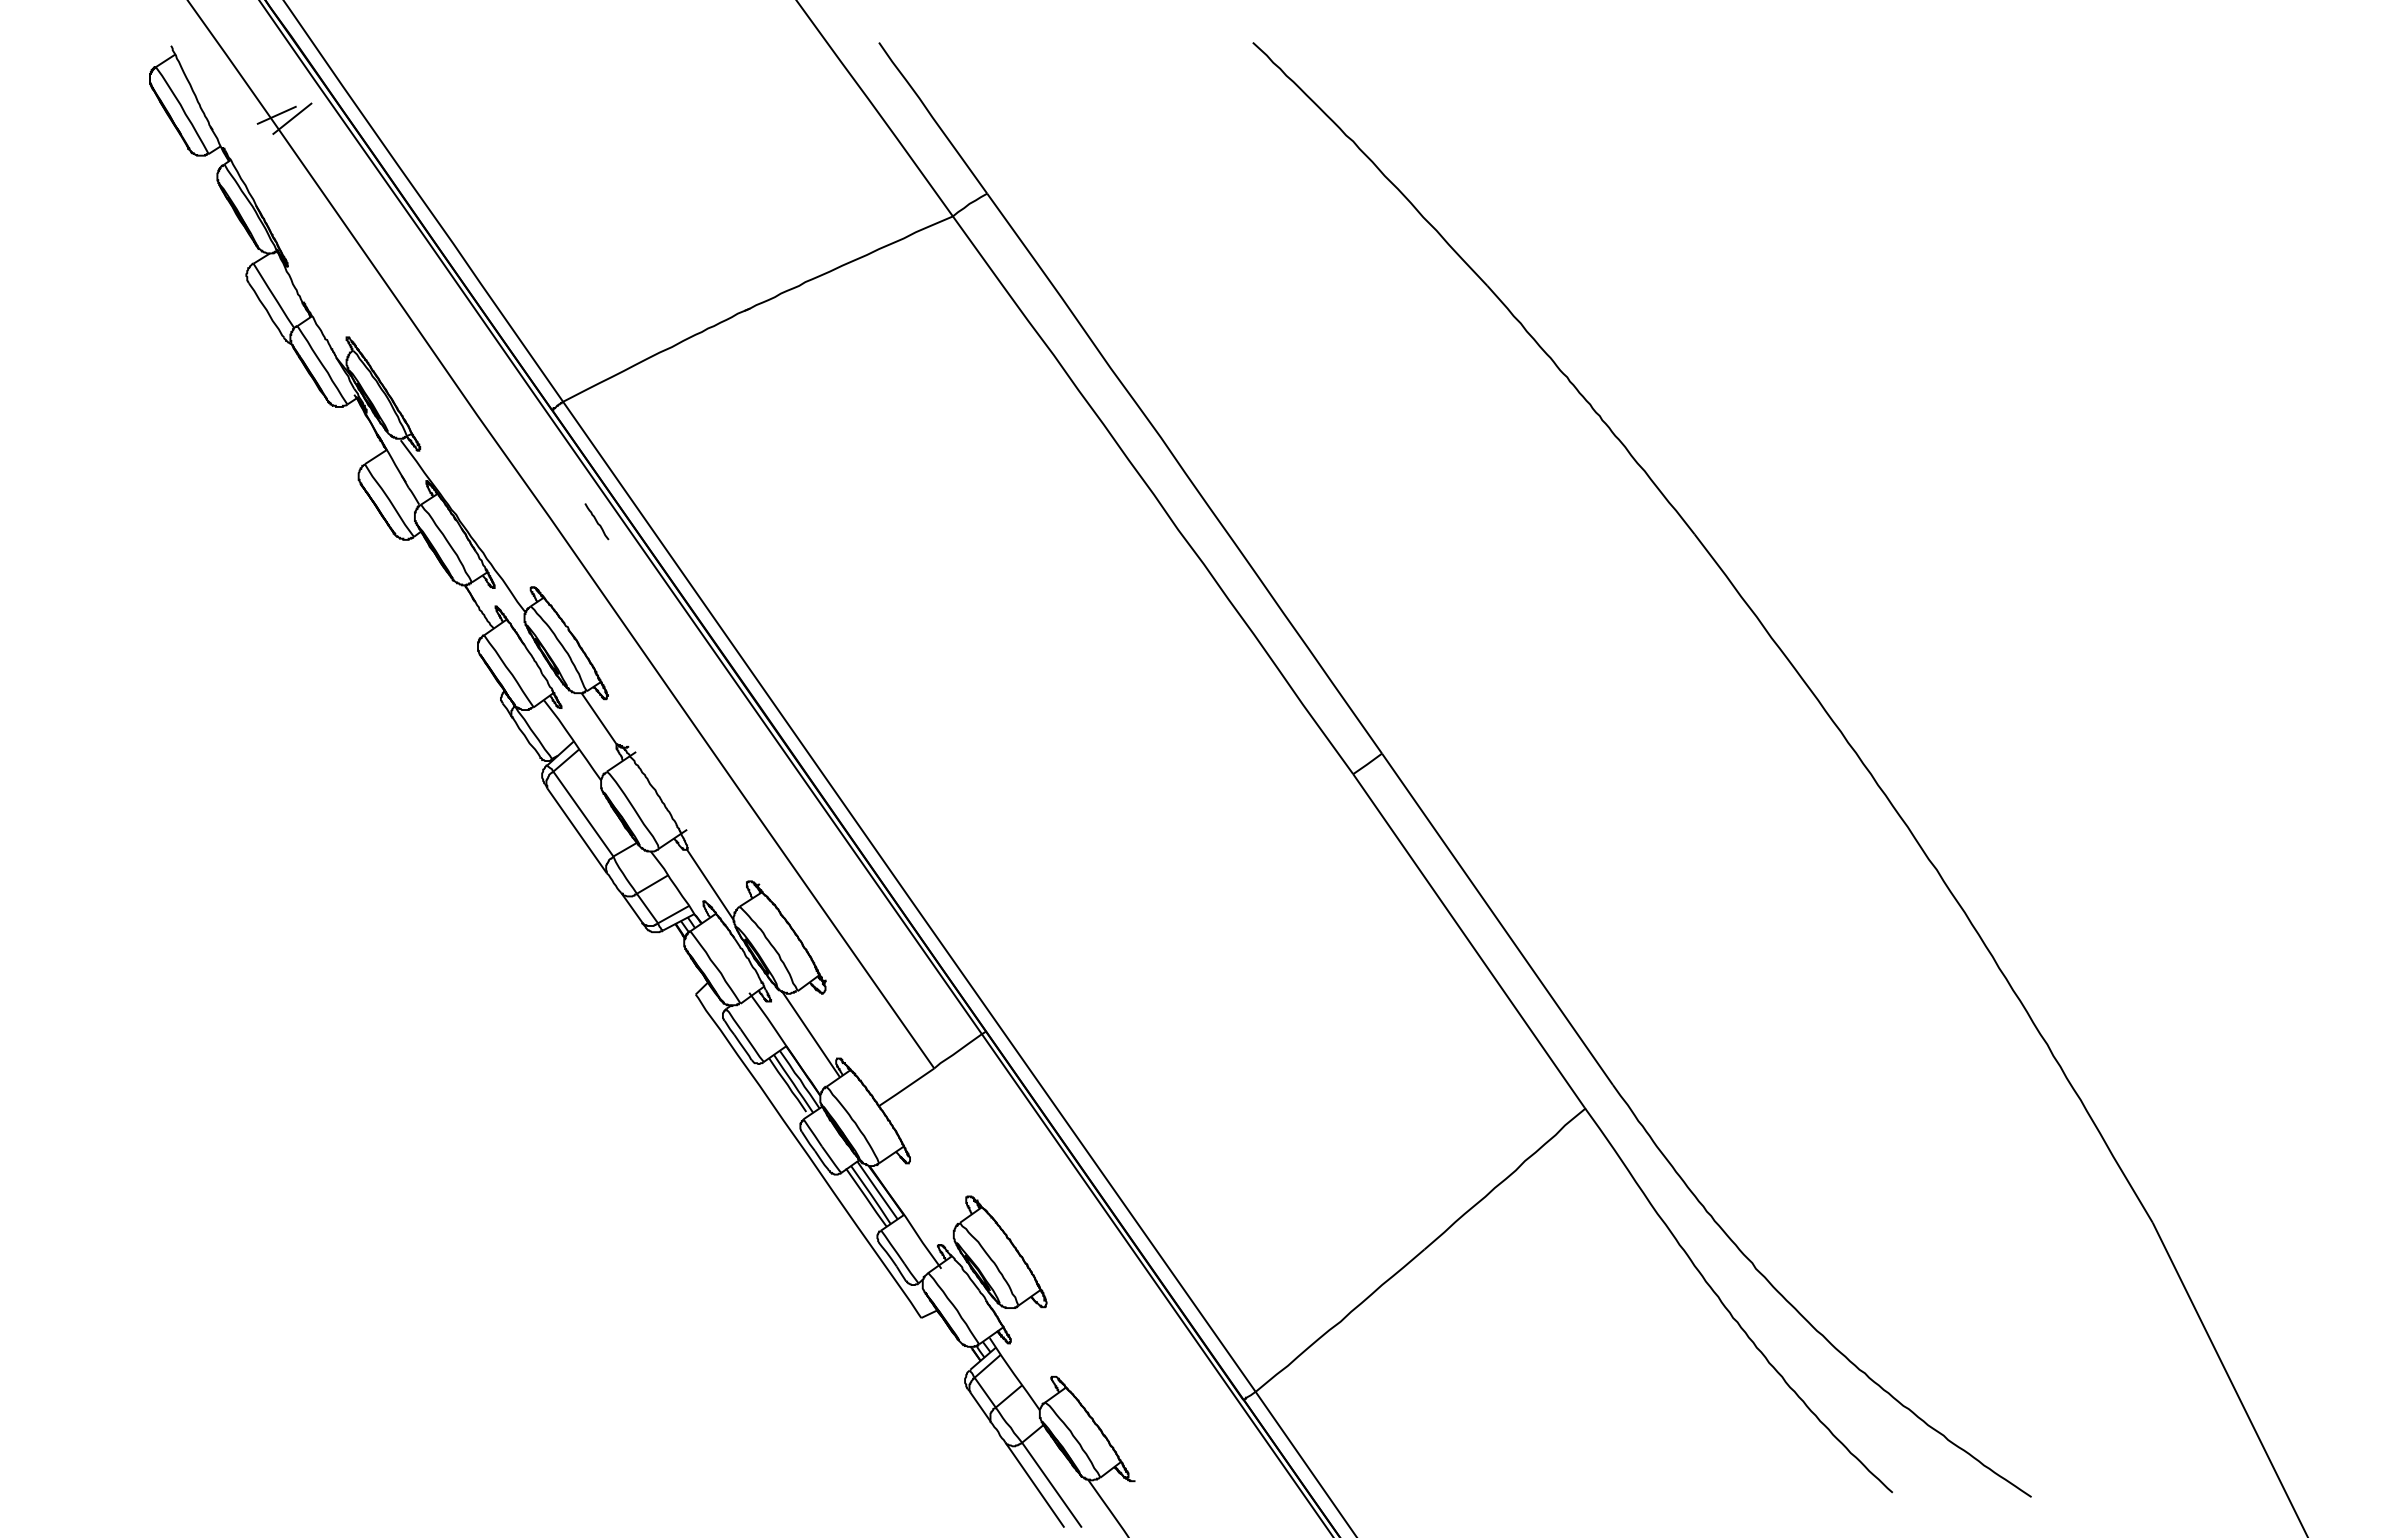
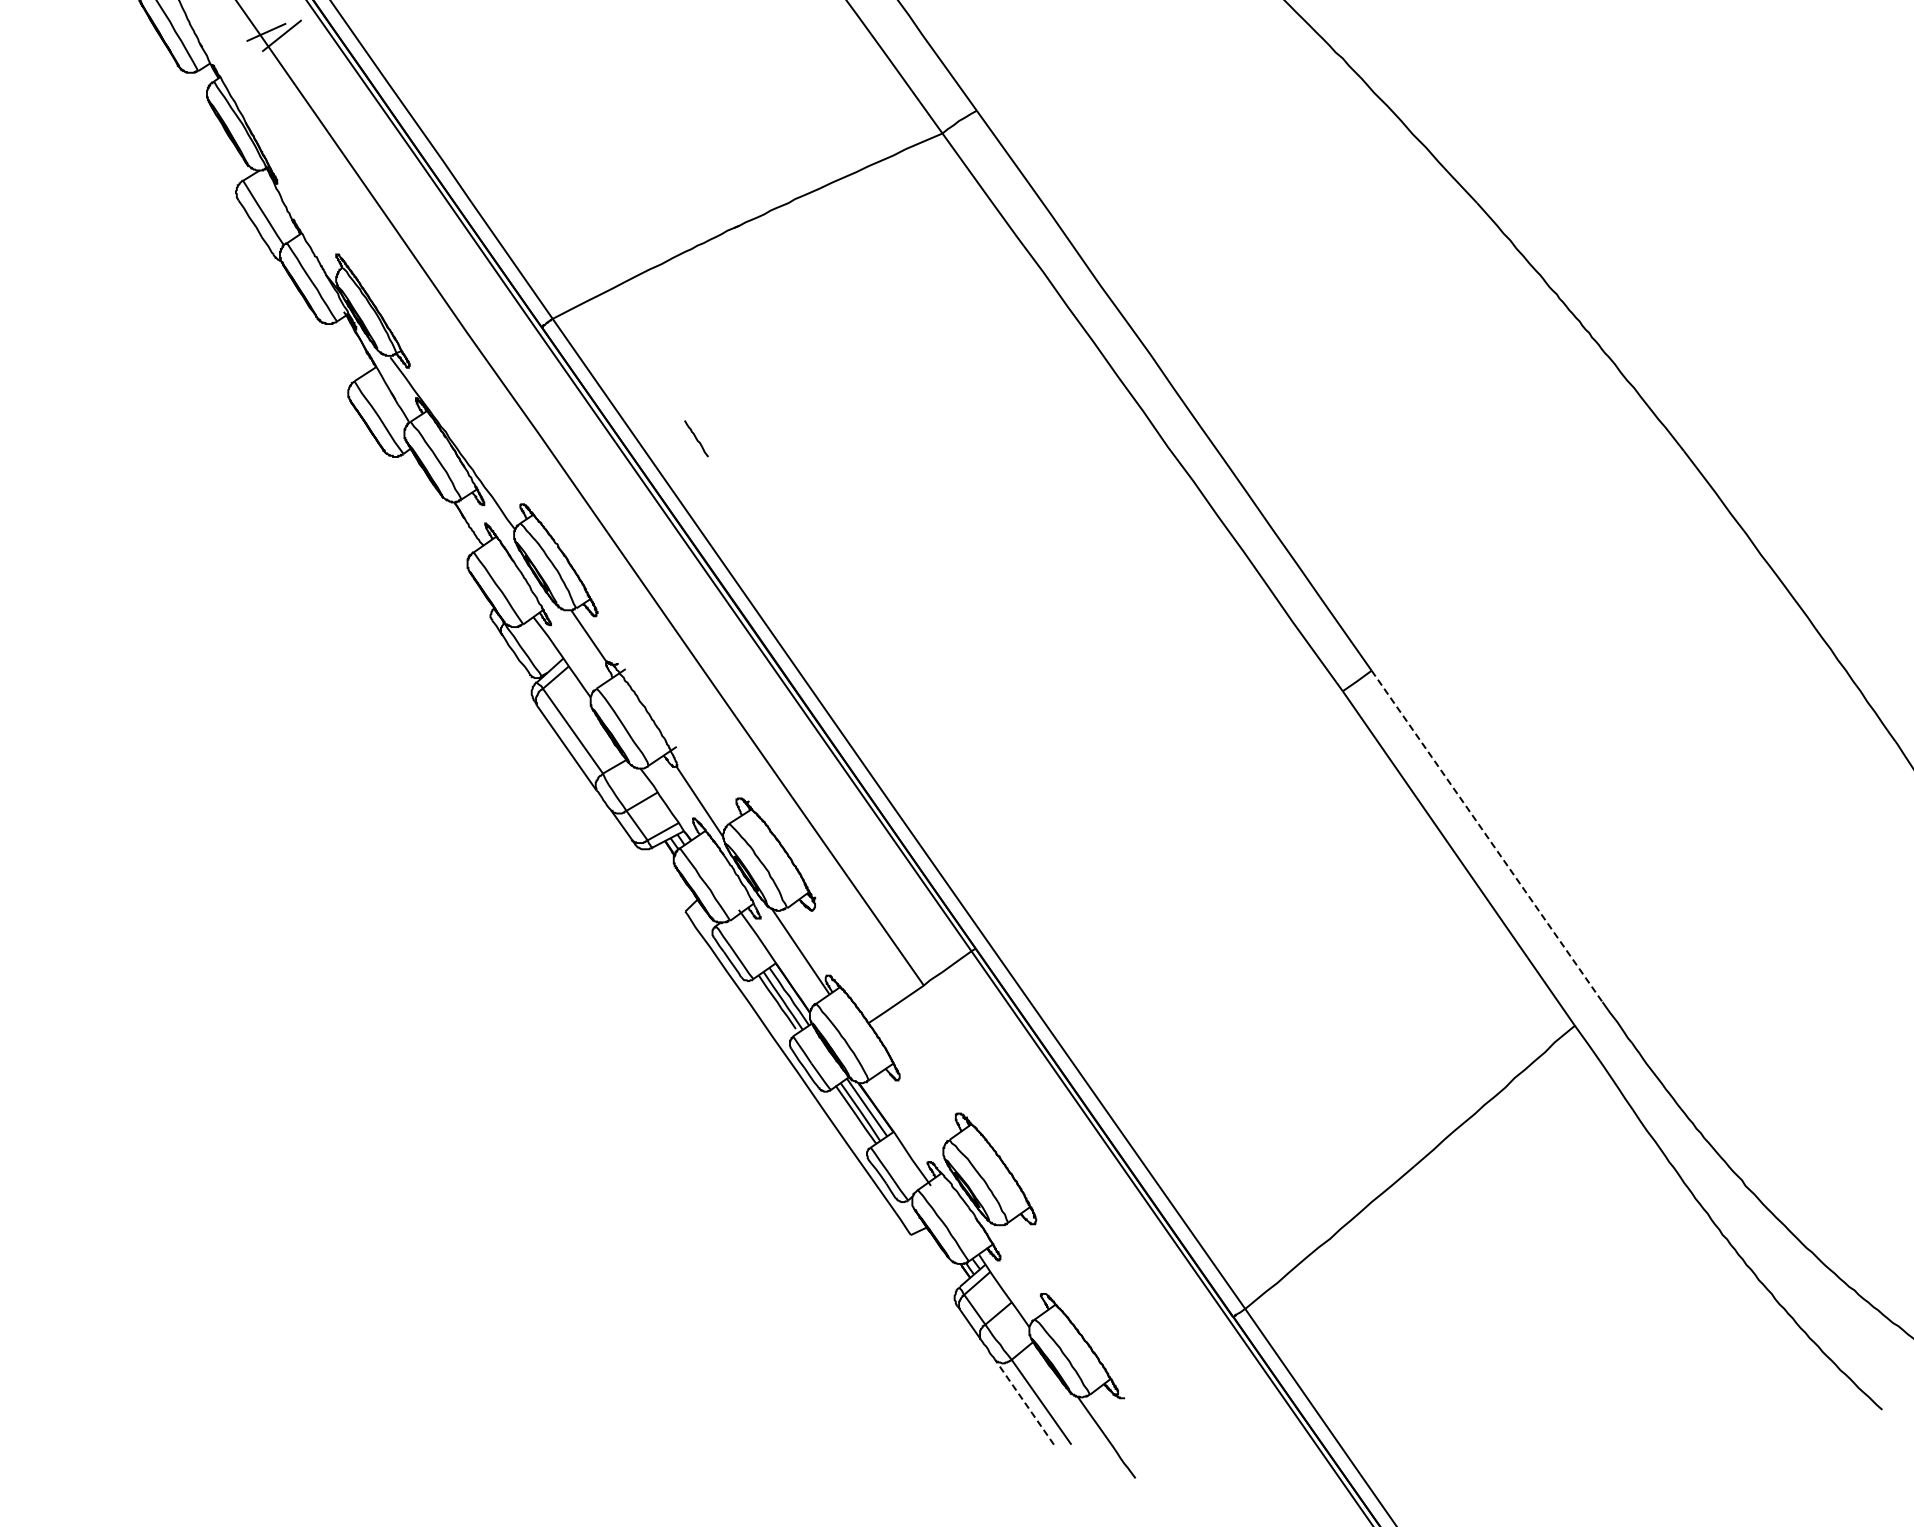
line: (596, 521) -> (696, 438), moved
line: (1497, 919) -> (1487, 836), solid -> dashed
line: (1034, 1485) -> (1024, 1402), solid -> dashed

